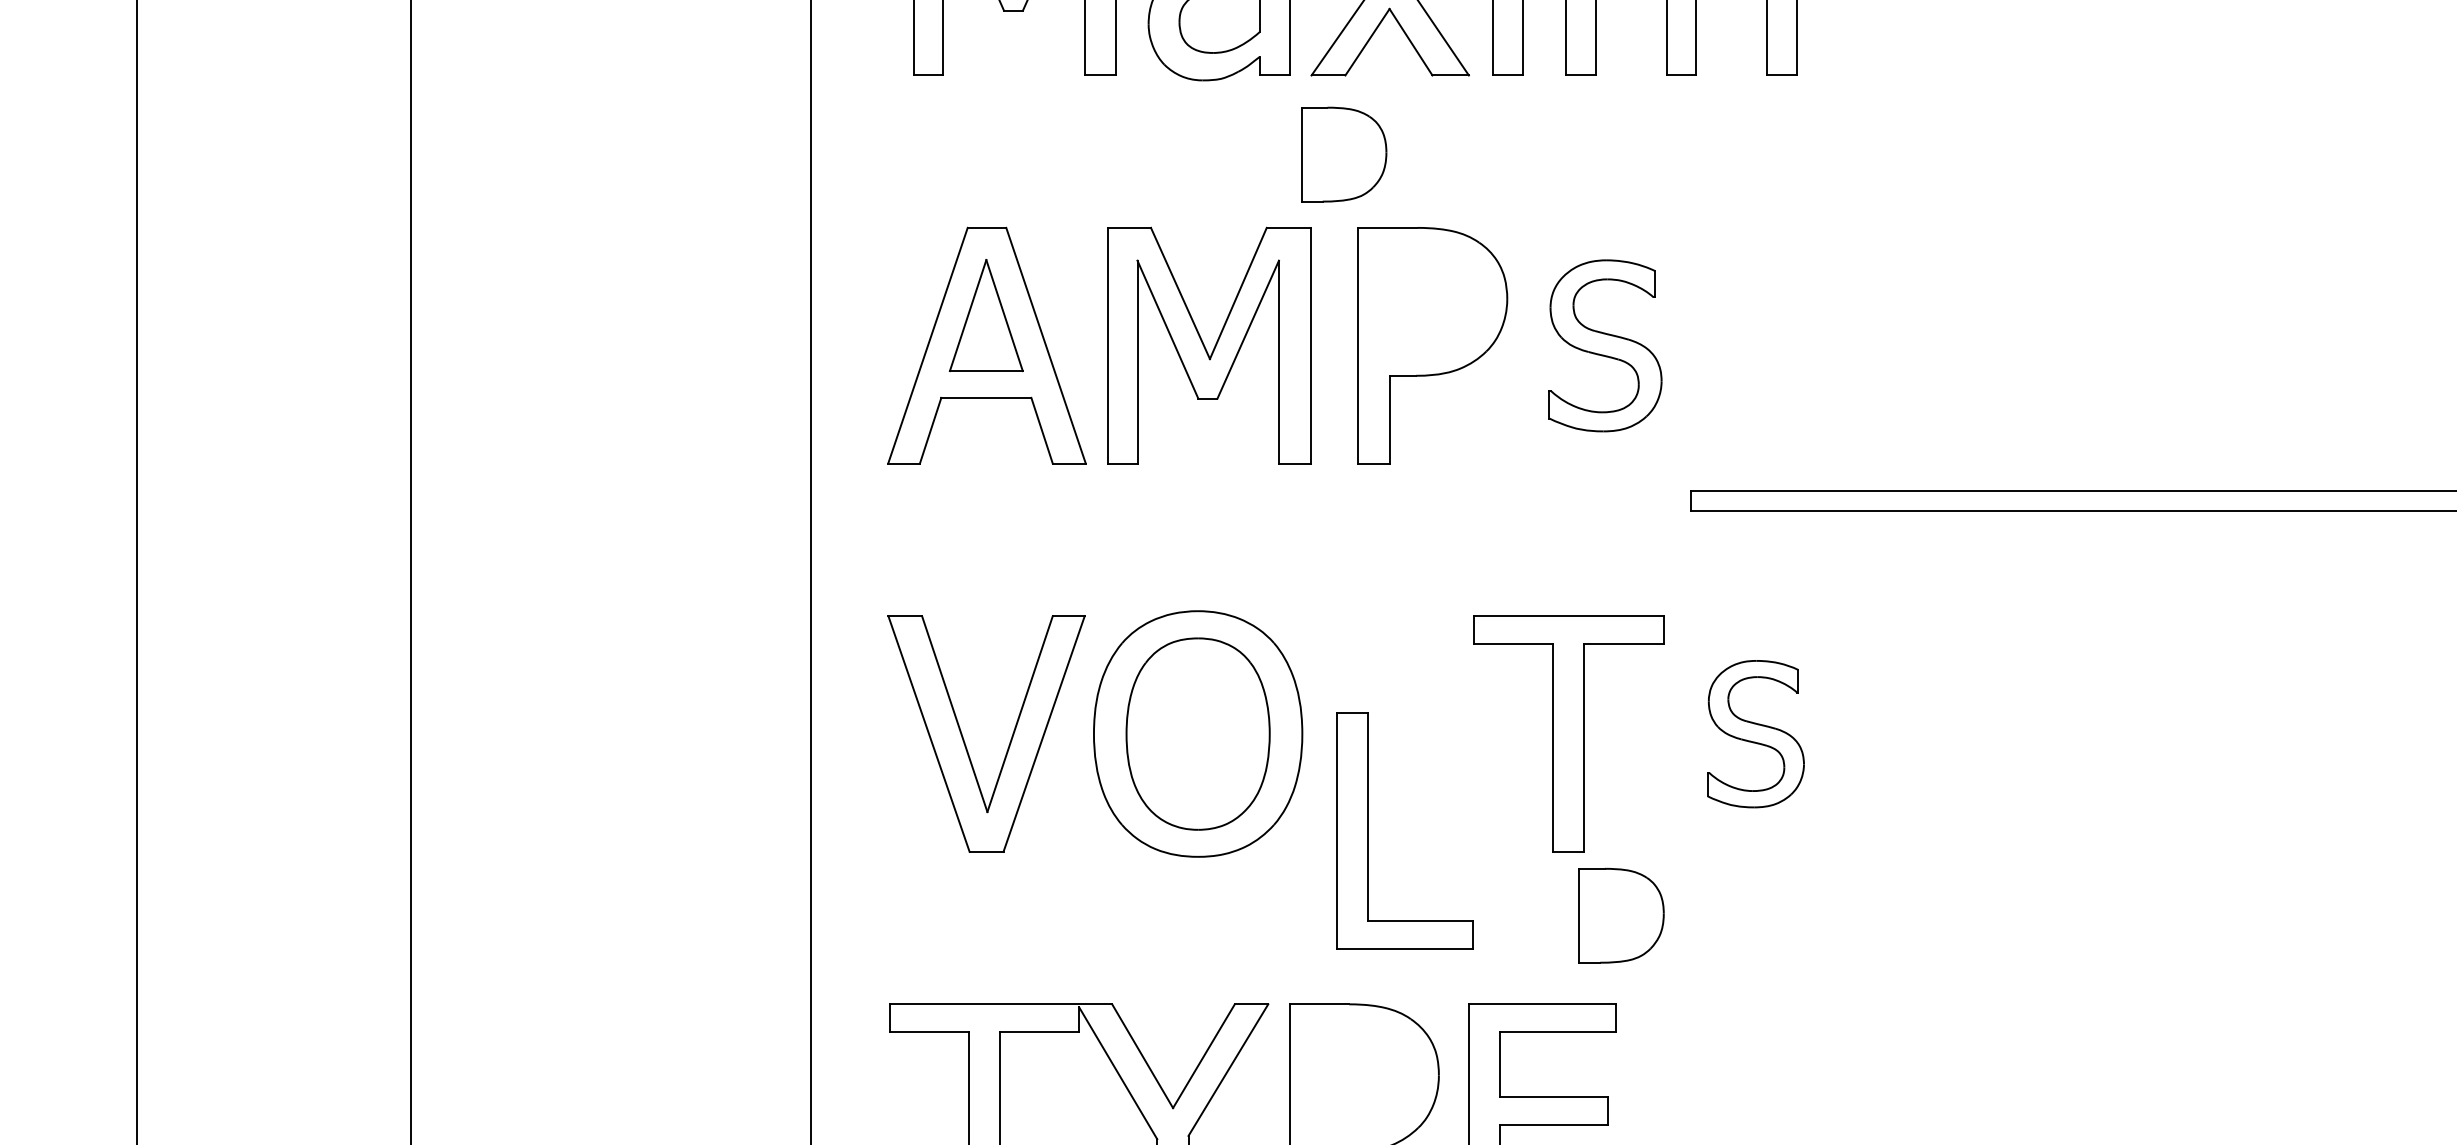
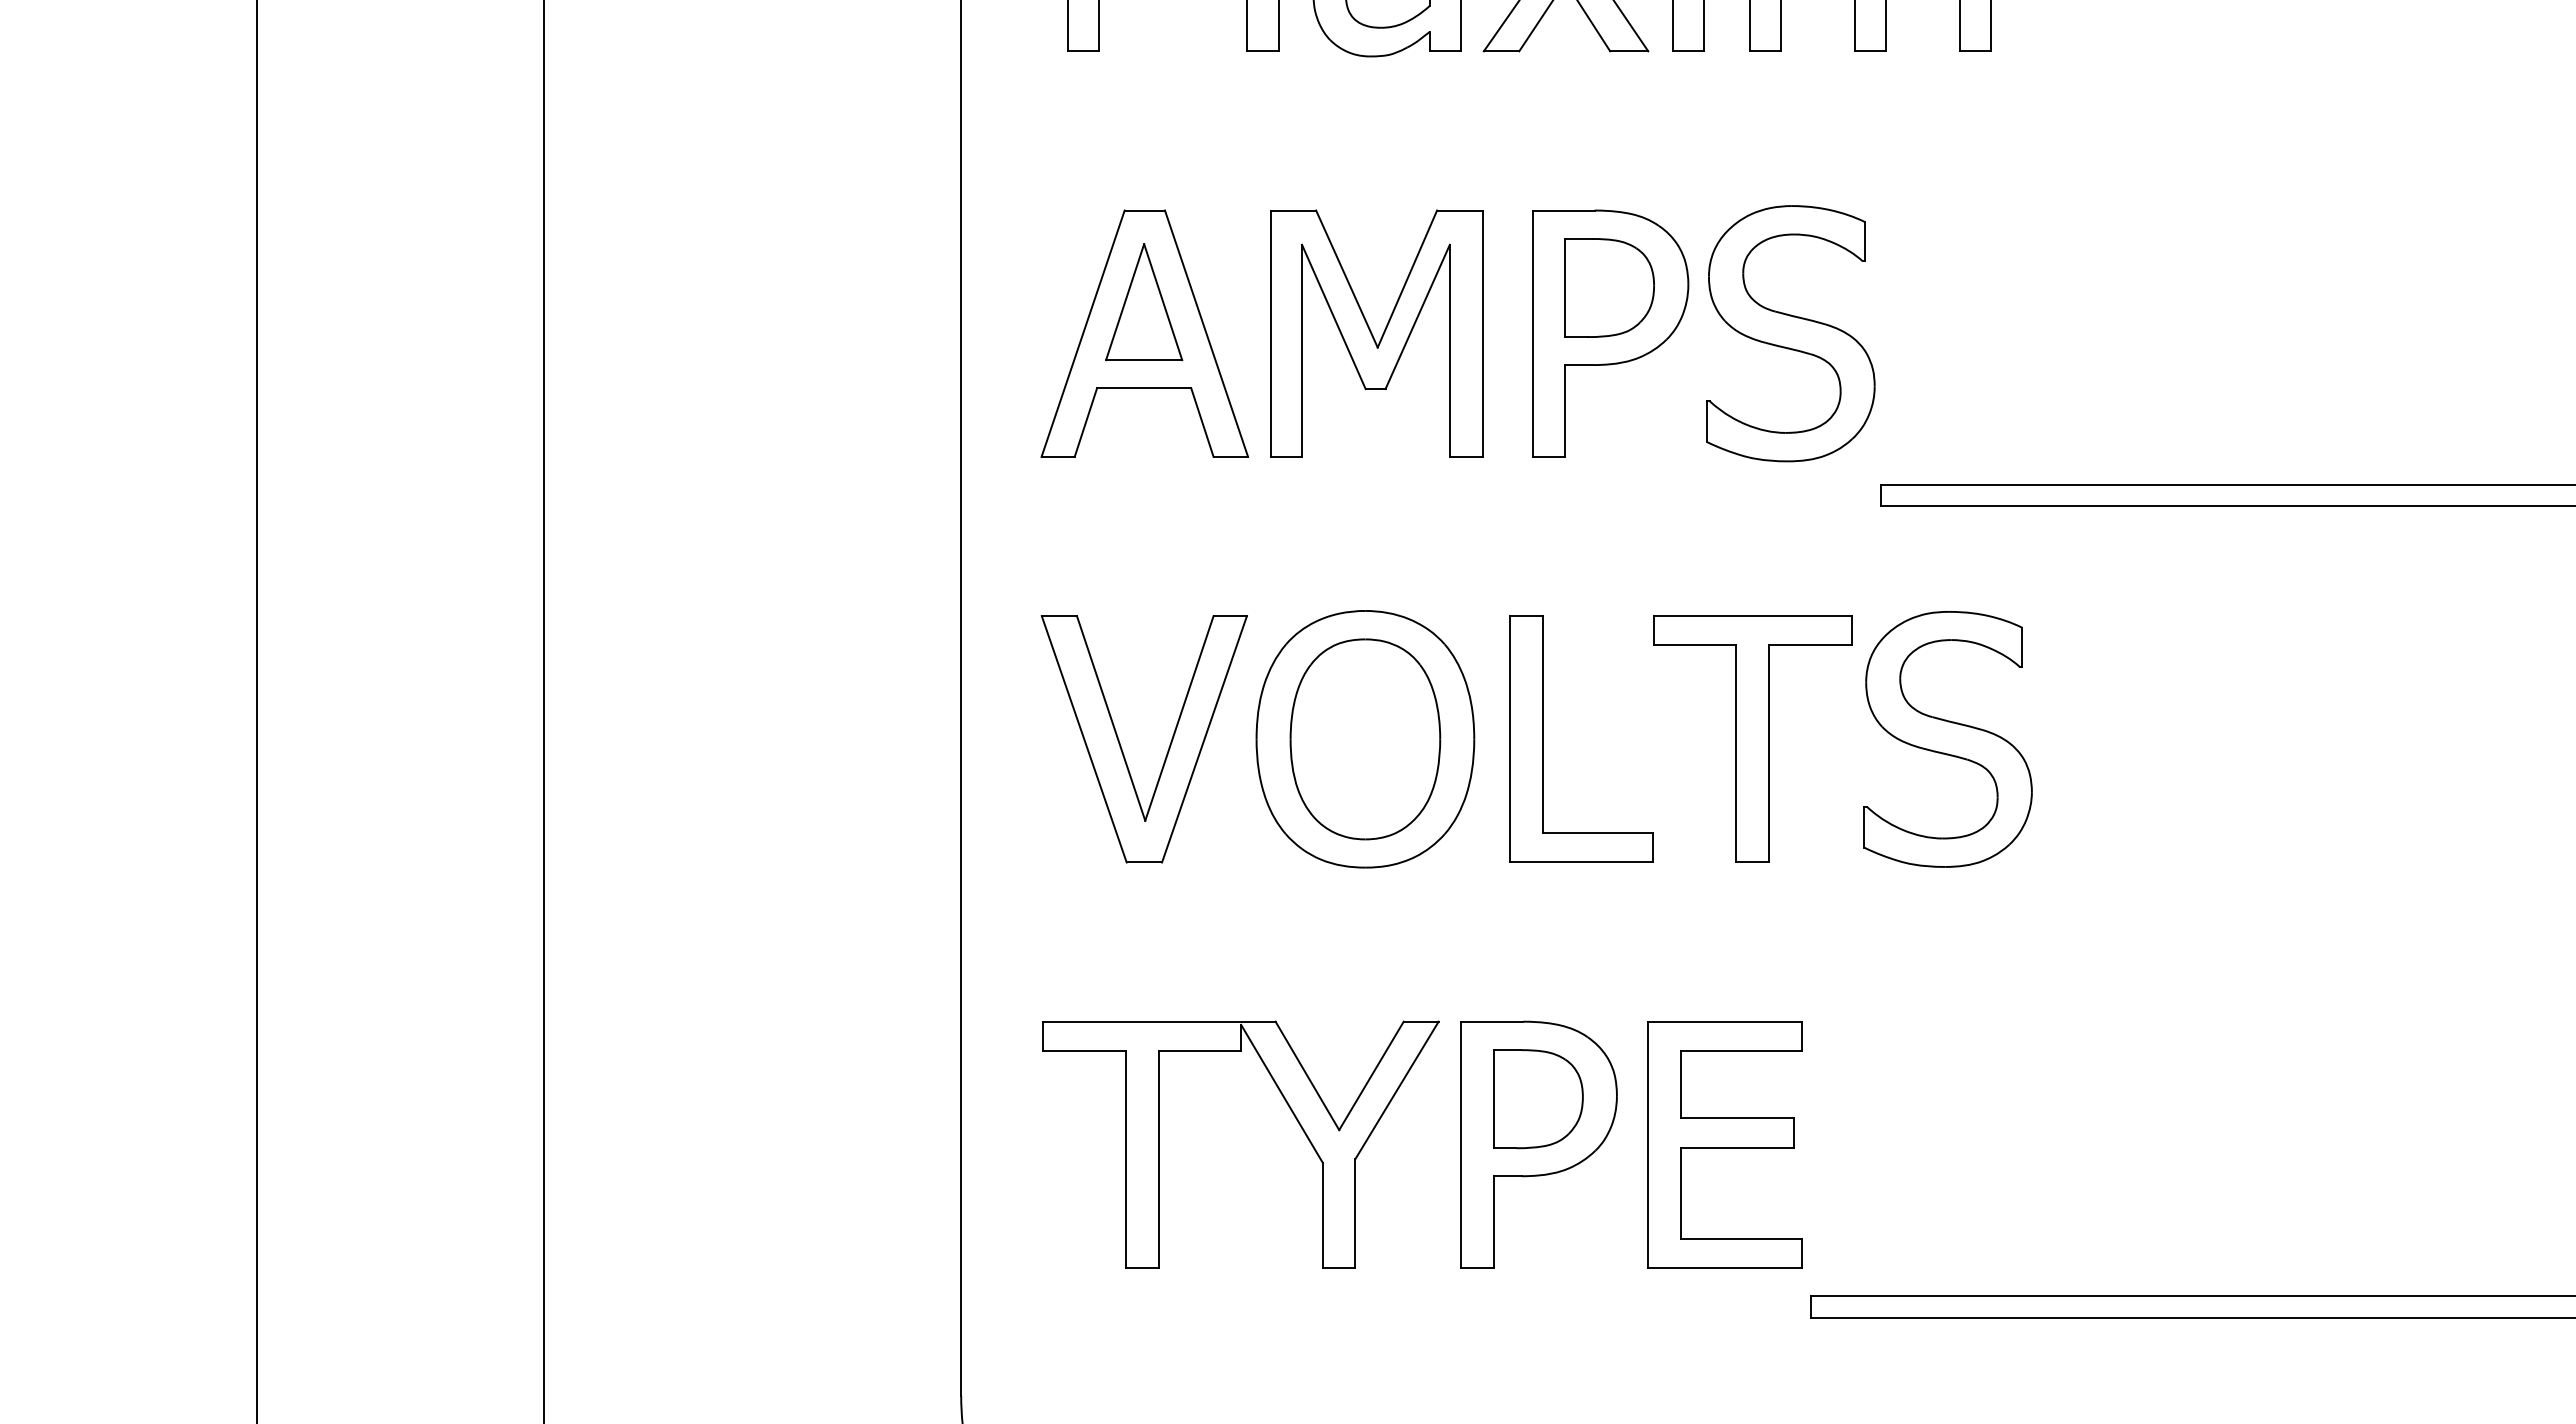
part: (1343, 154) -> (1609, 287), moved
part: (1605, 345) -> (1790, 333), size x1.43
part: (1755, 734) -> (1947, 739), size x1.67
part: (1368, 829) -> (1543, 738), moved
part: (1621, 916) -> (1538, 1099), moved

